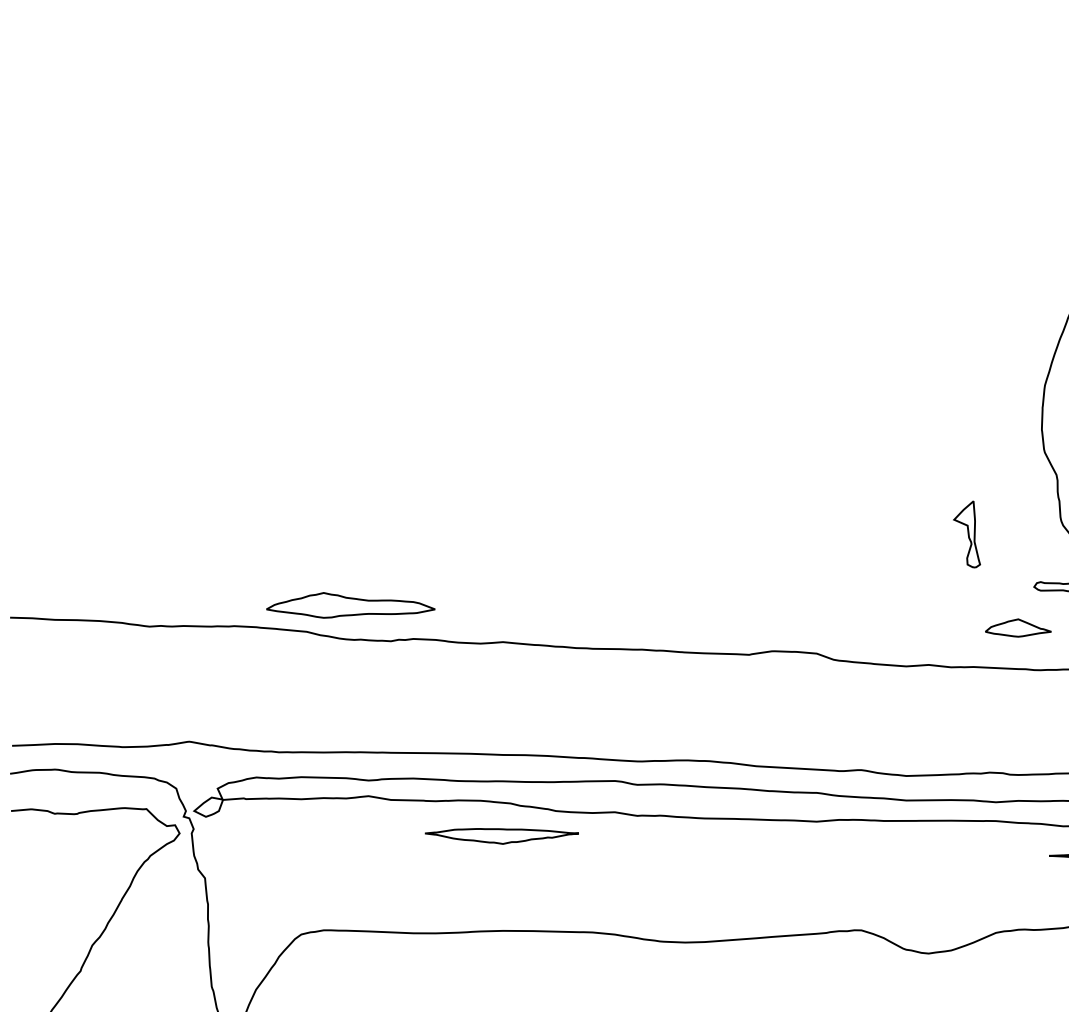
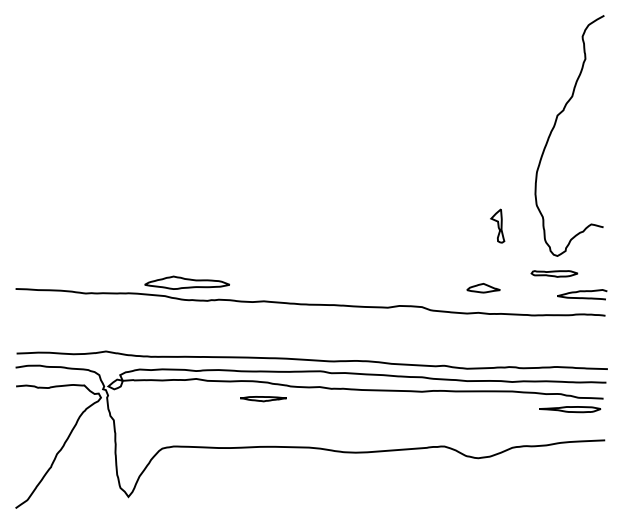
part: (966, 533) -> (497, 225), moved
part: (1018, 628) -> (483, 288), moved
part: (502, 835) -> (263, 398), size x0.6

